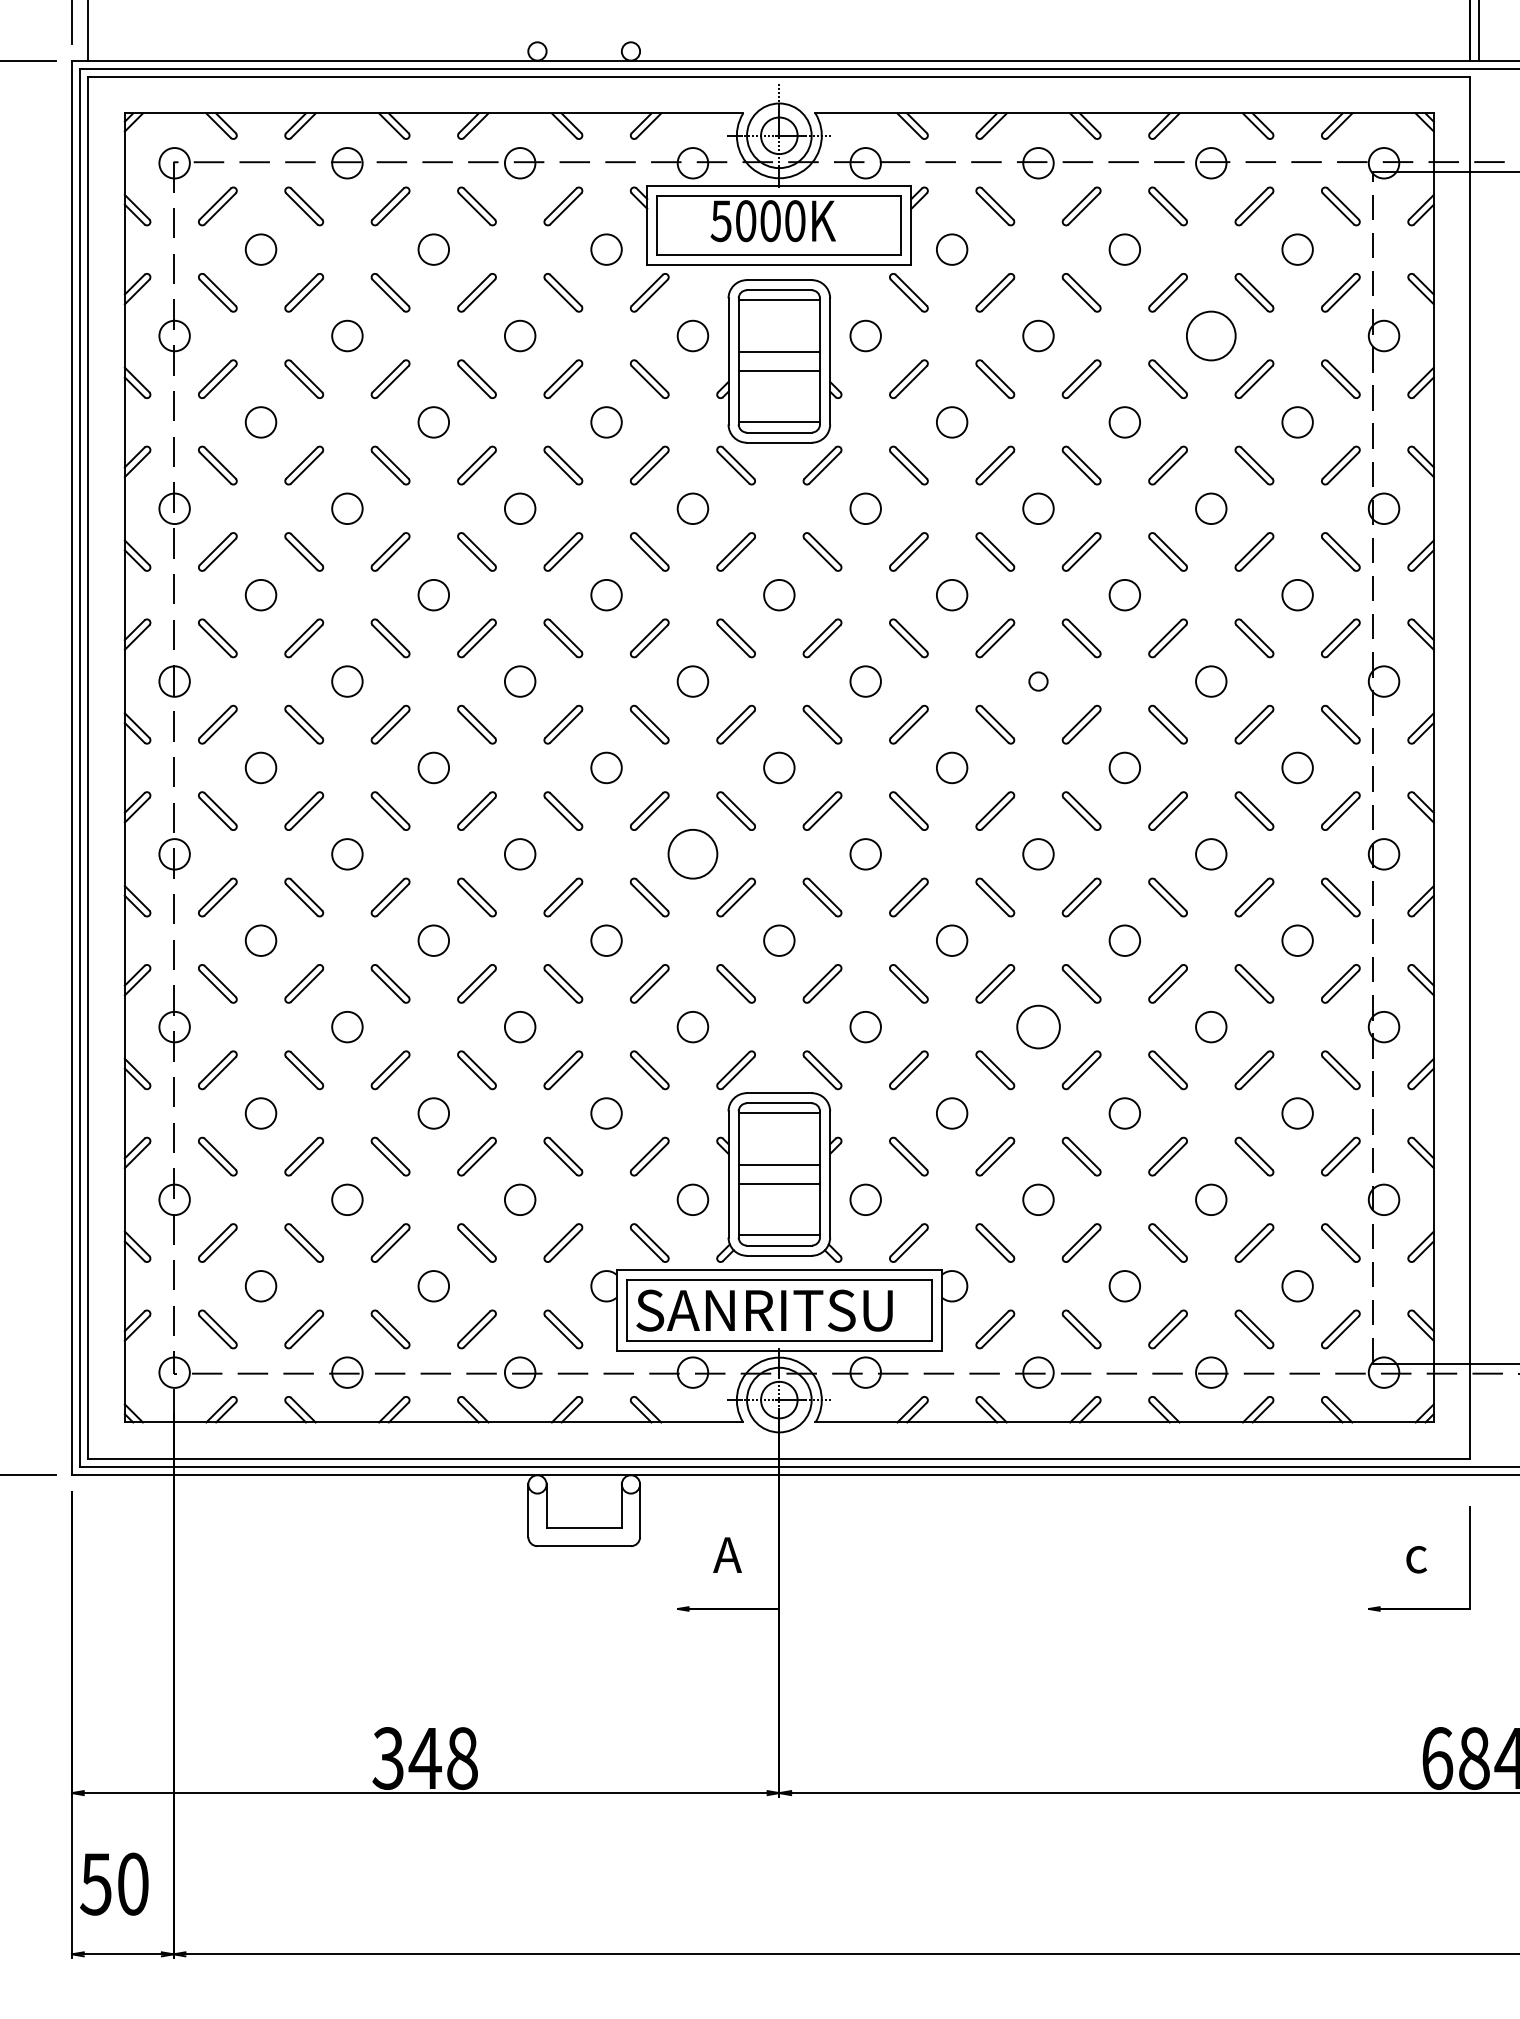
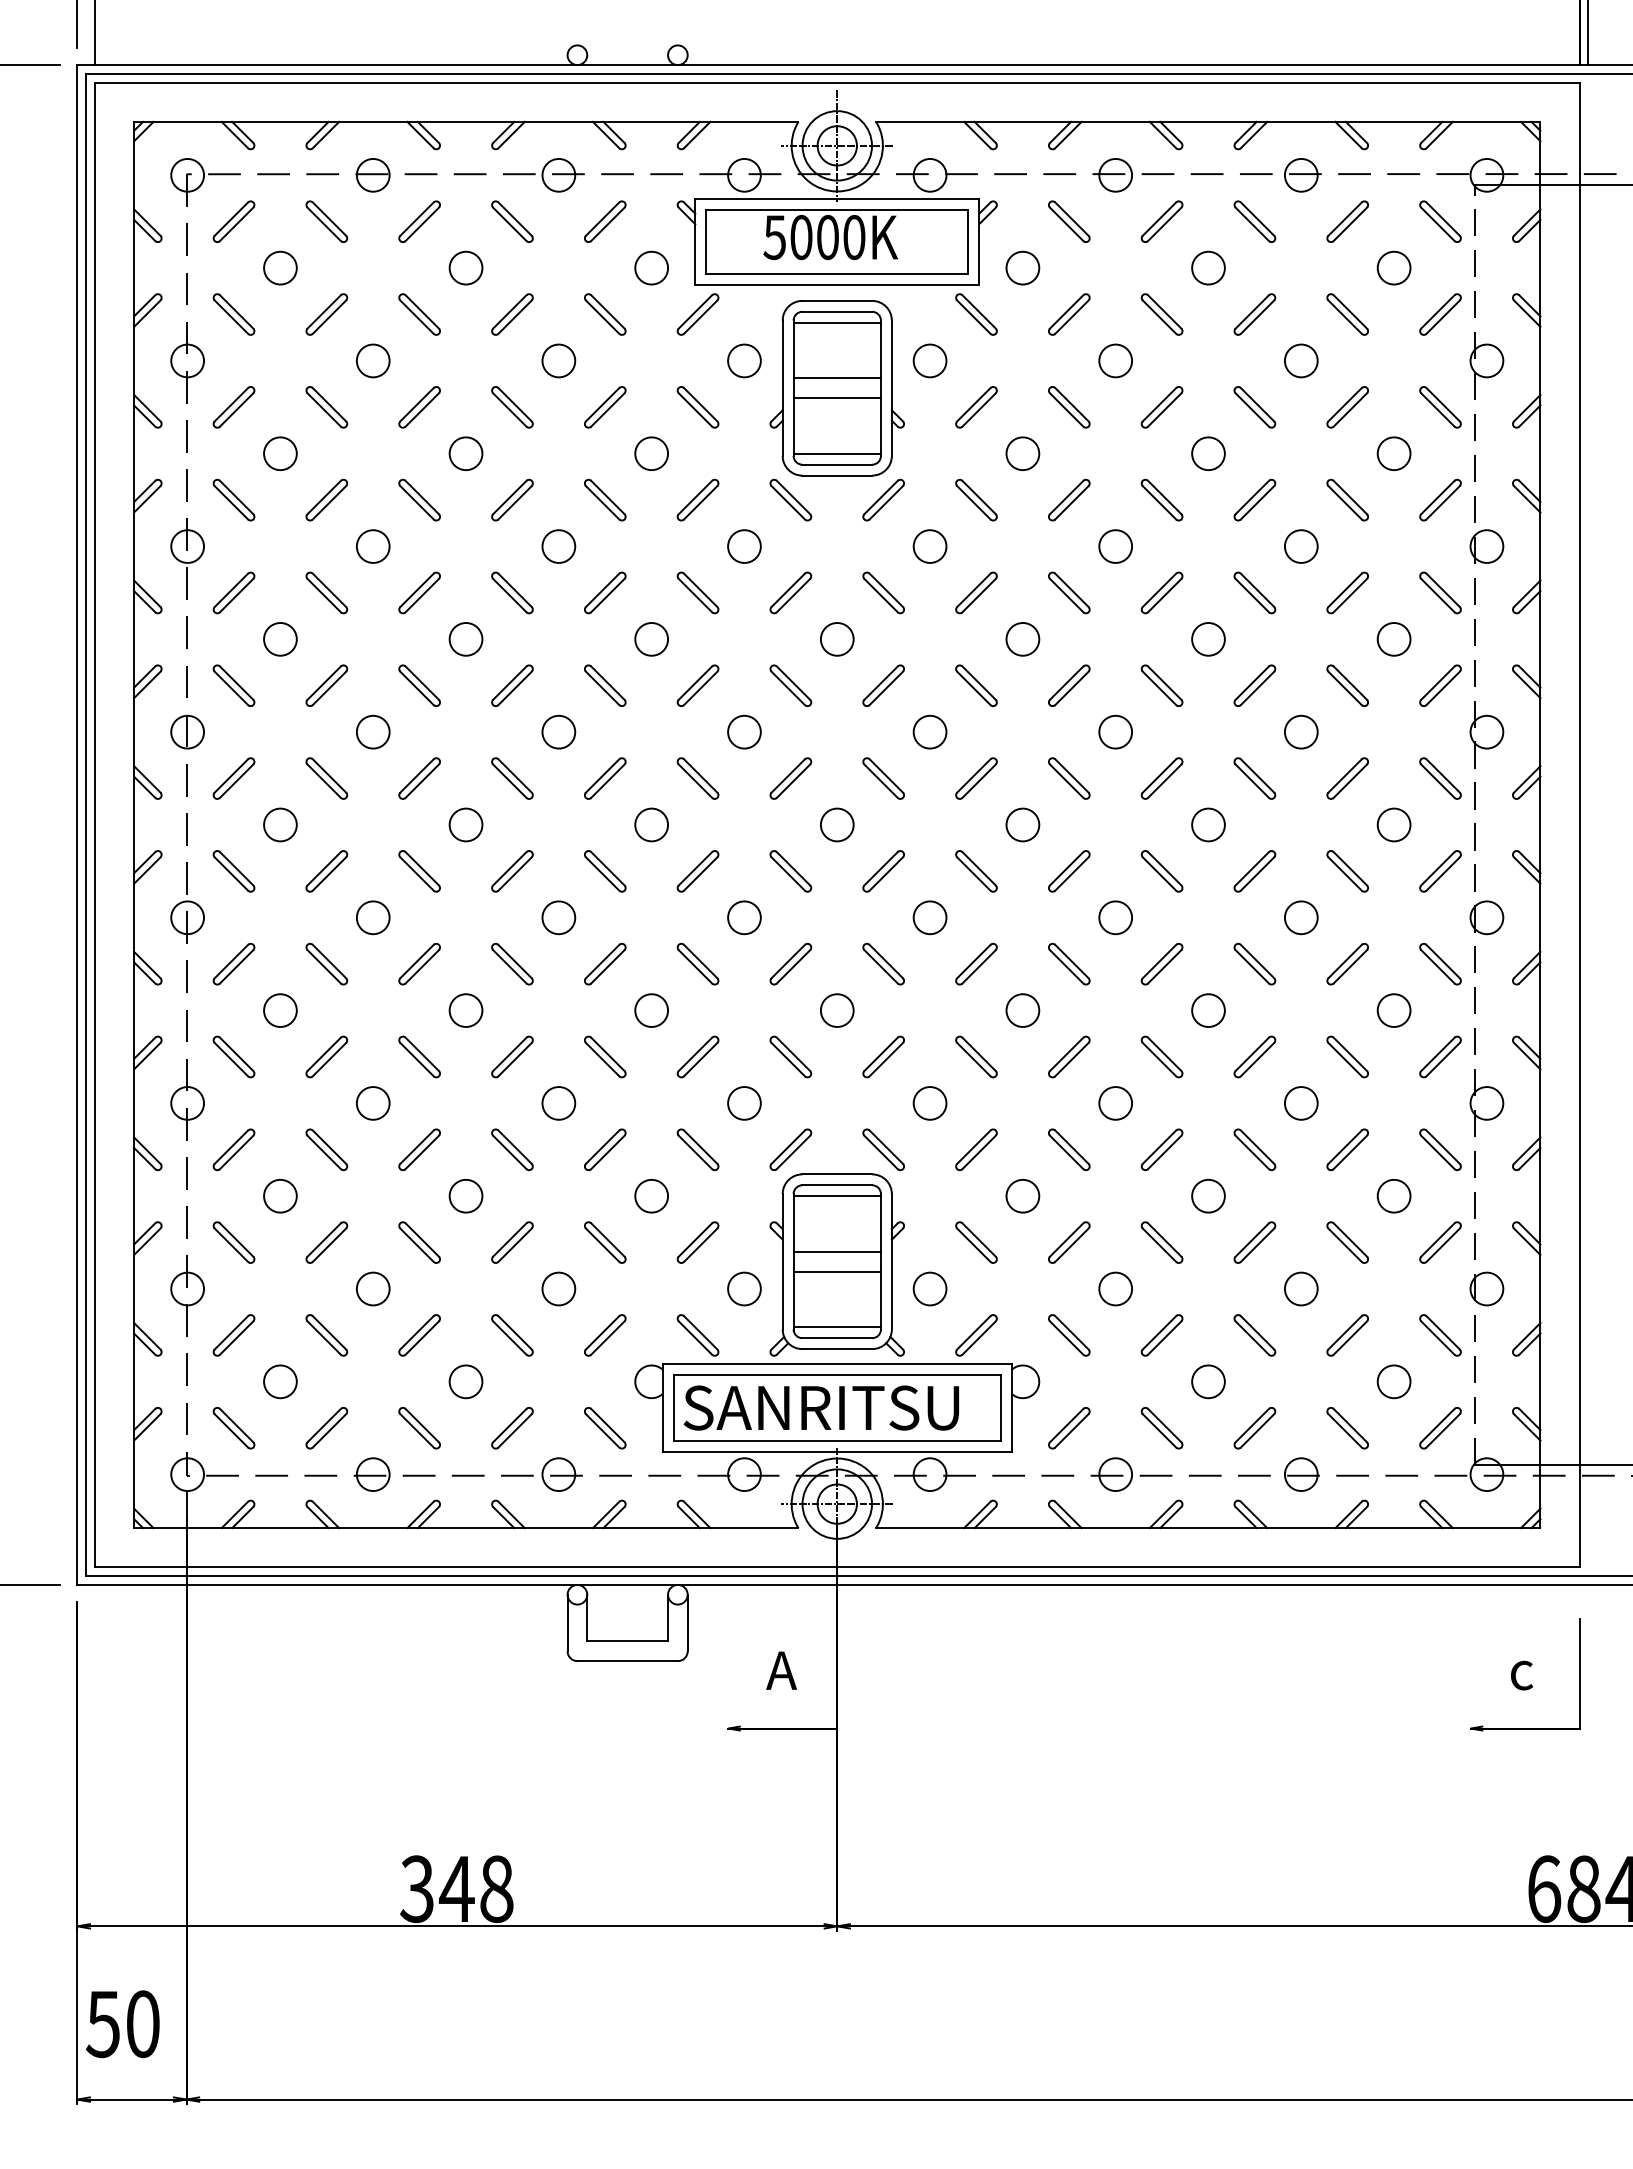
circle: (1210, 335) -> (1300, 360), size x0.62
circle: (1038, 680) -> (1115, 731), size x1.67
circle: (692, 854) -> (744, 917), size x0.62
circle: (1038, 1027) -> (1115, 1103), size x0.71

